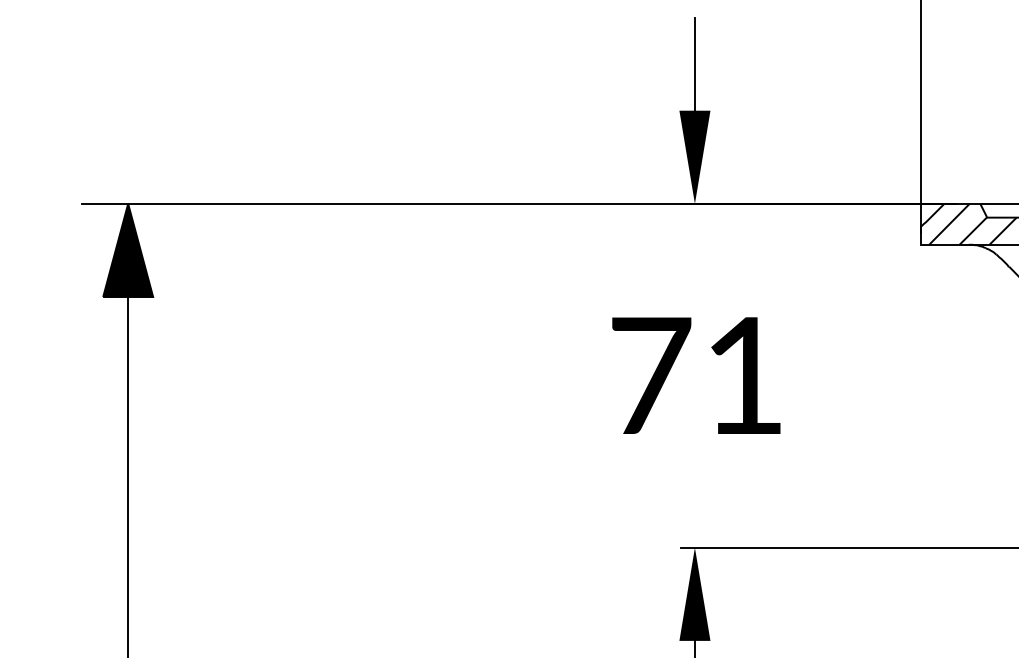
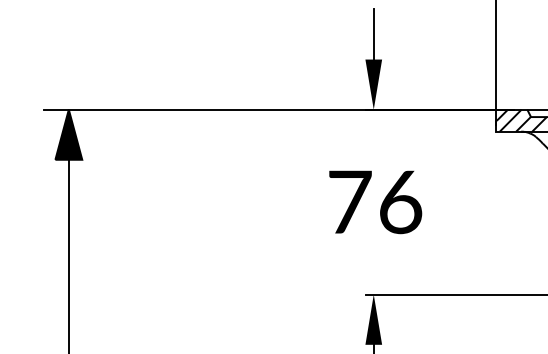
text: (746, 376) -> (401, 202), 71 -> 76

